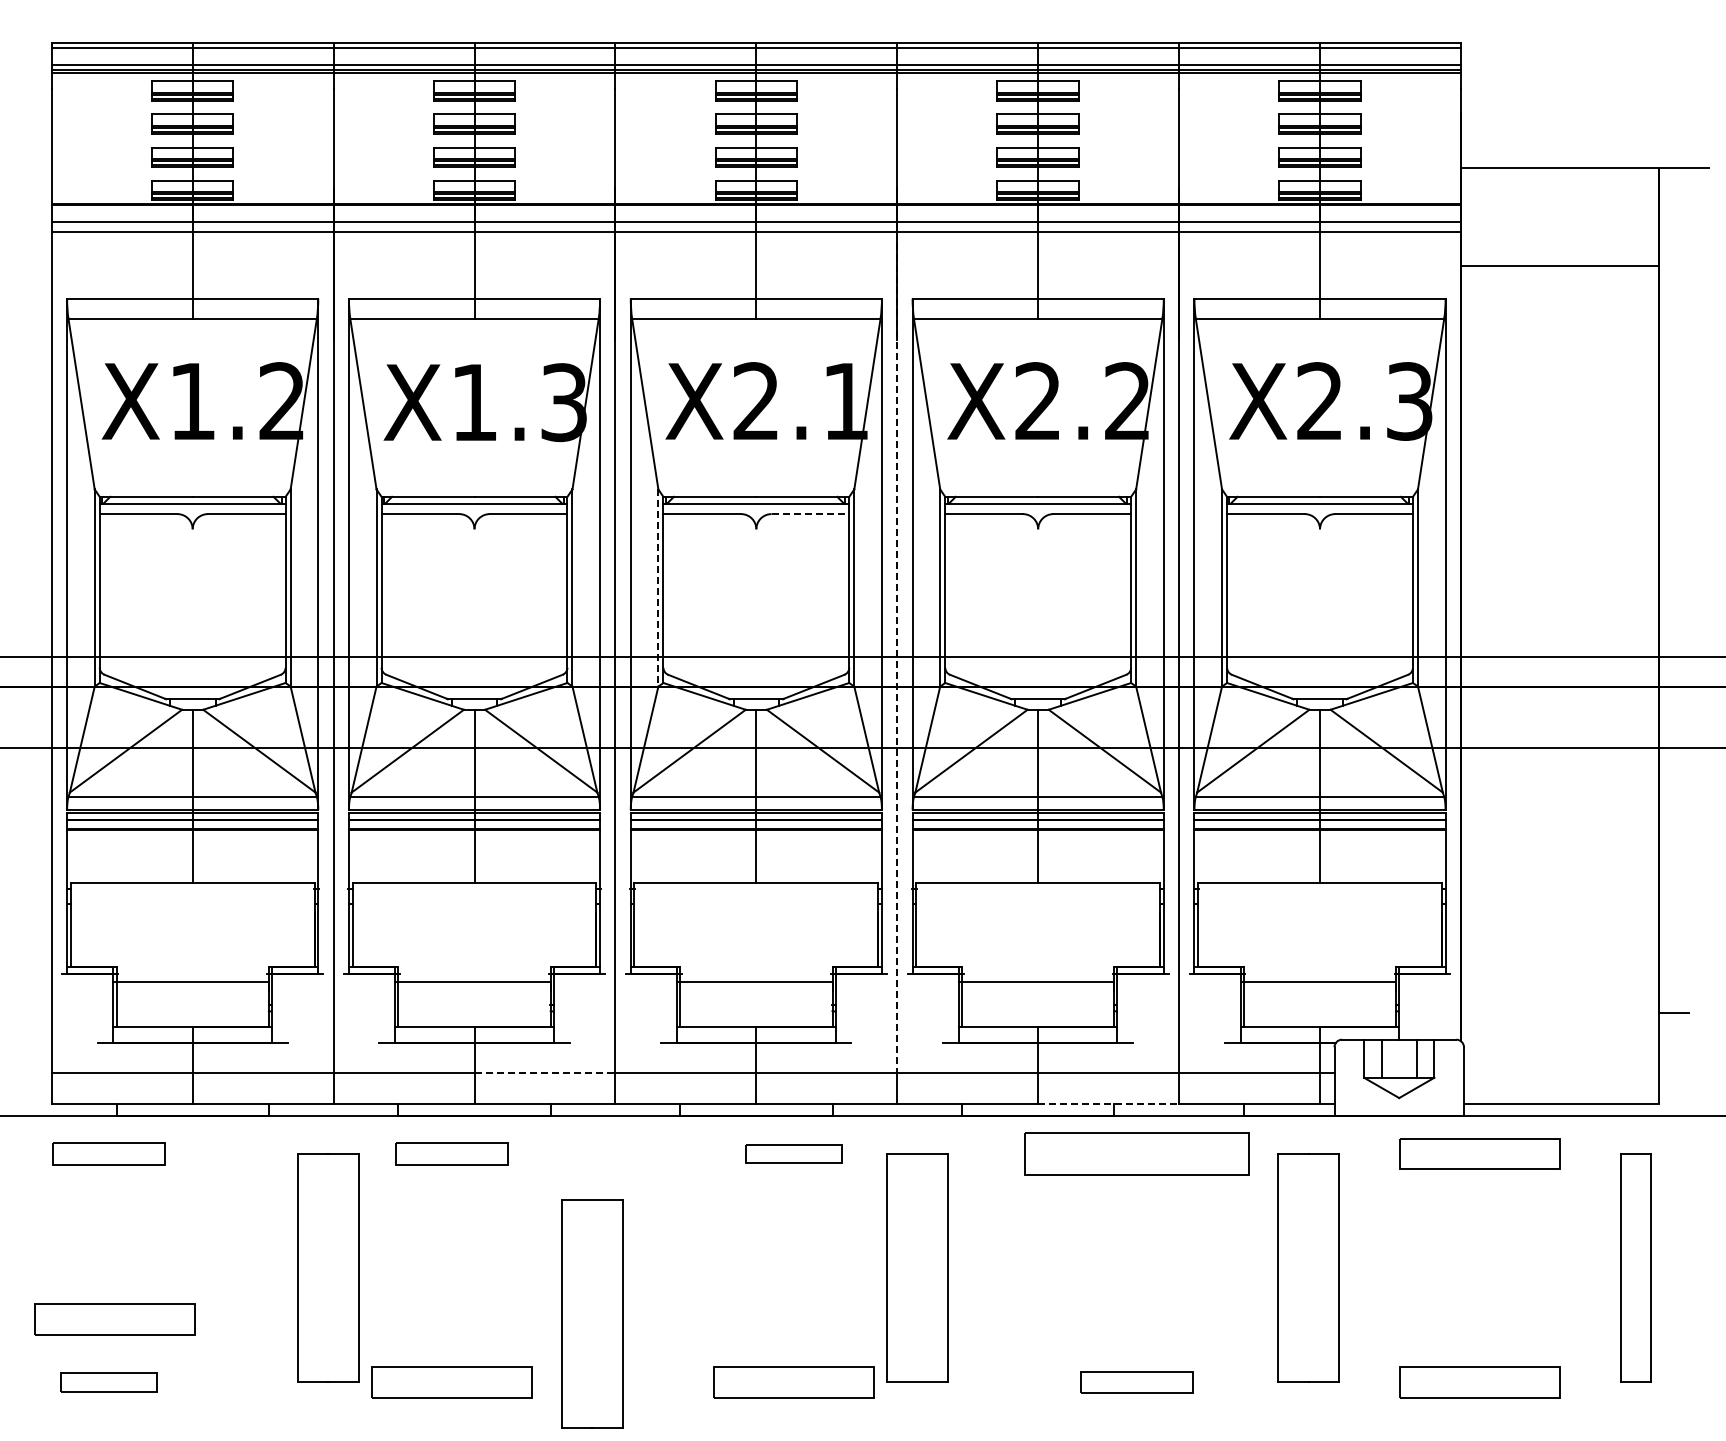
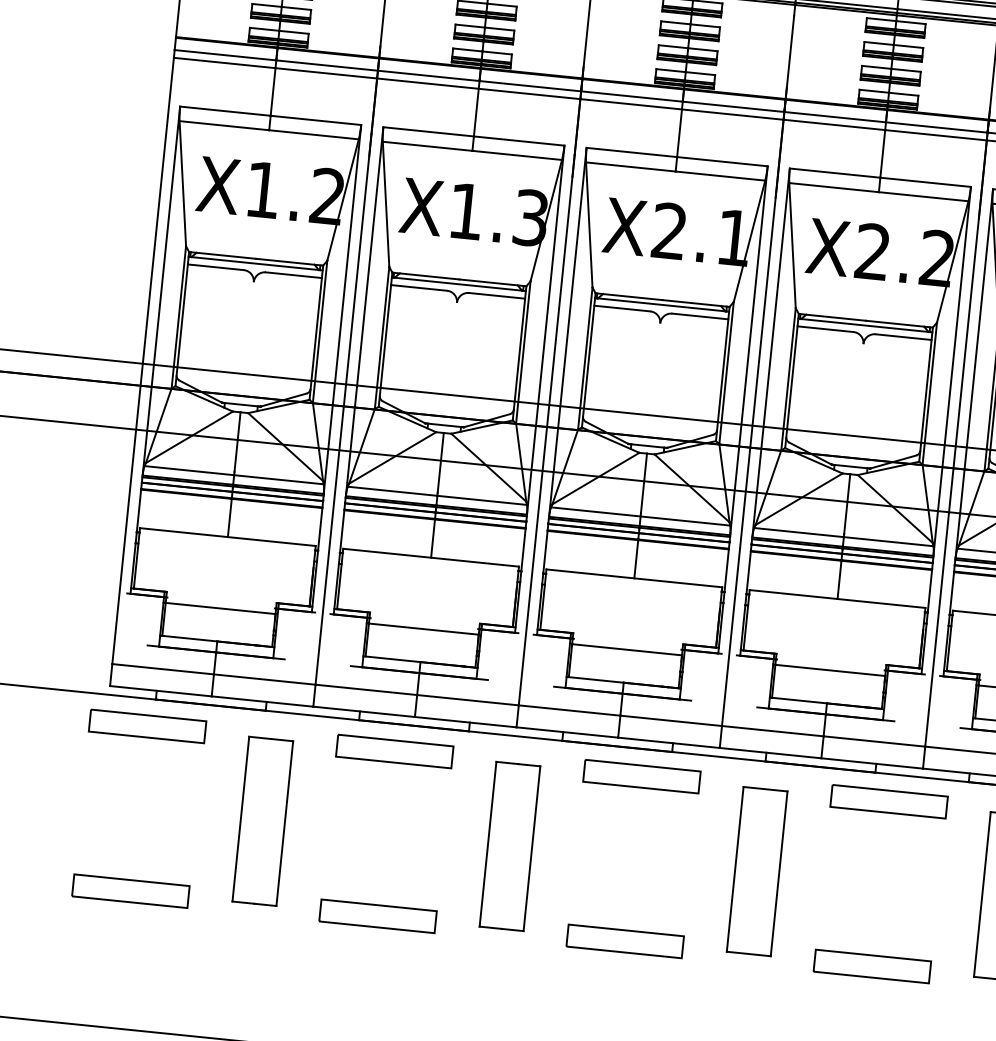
line: (810, 514) -> (700, 316), dashed -> solid
line: (658, 588) -> (585, 359), dashed -> solid
line: (897, 653) -> (752, 423), dashed -> solid
line: (545, 1073) -> (468, 700), dashed -> solid
line: (1109, 1103) -> (872, 763), dashed -> solid
part: (108, 1153) -> (147, 726), size x1.43
part: (451, 1153) -> (394, 751), size x1.43
part: (793, 1153) -> (641, 776), size x1.67
part: (1136, 1153) -> (888, 801), size x0.71
part: (328, 1267) -> (263, 820), moved
part: (917, 1267) -> (756, 871), moved
part: (592, 1313) -> (510, 846), moved
part: (114, 1319) -> (139, 846), removed
part: (108, 1382) -> (130, 891), size x1.67
part: (1136, 1382) -> (871, 966), size x1.43

